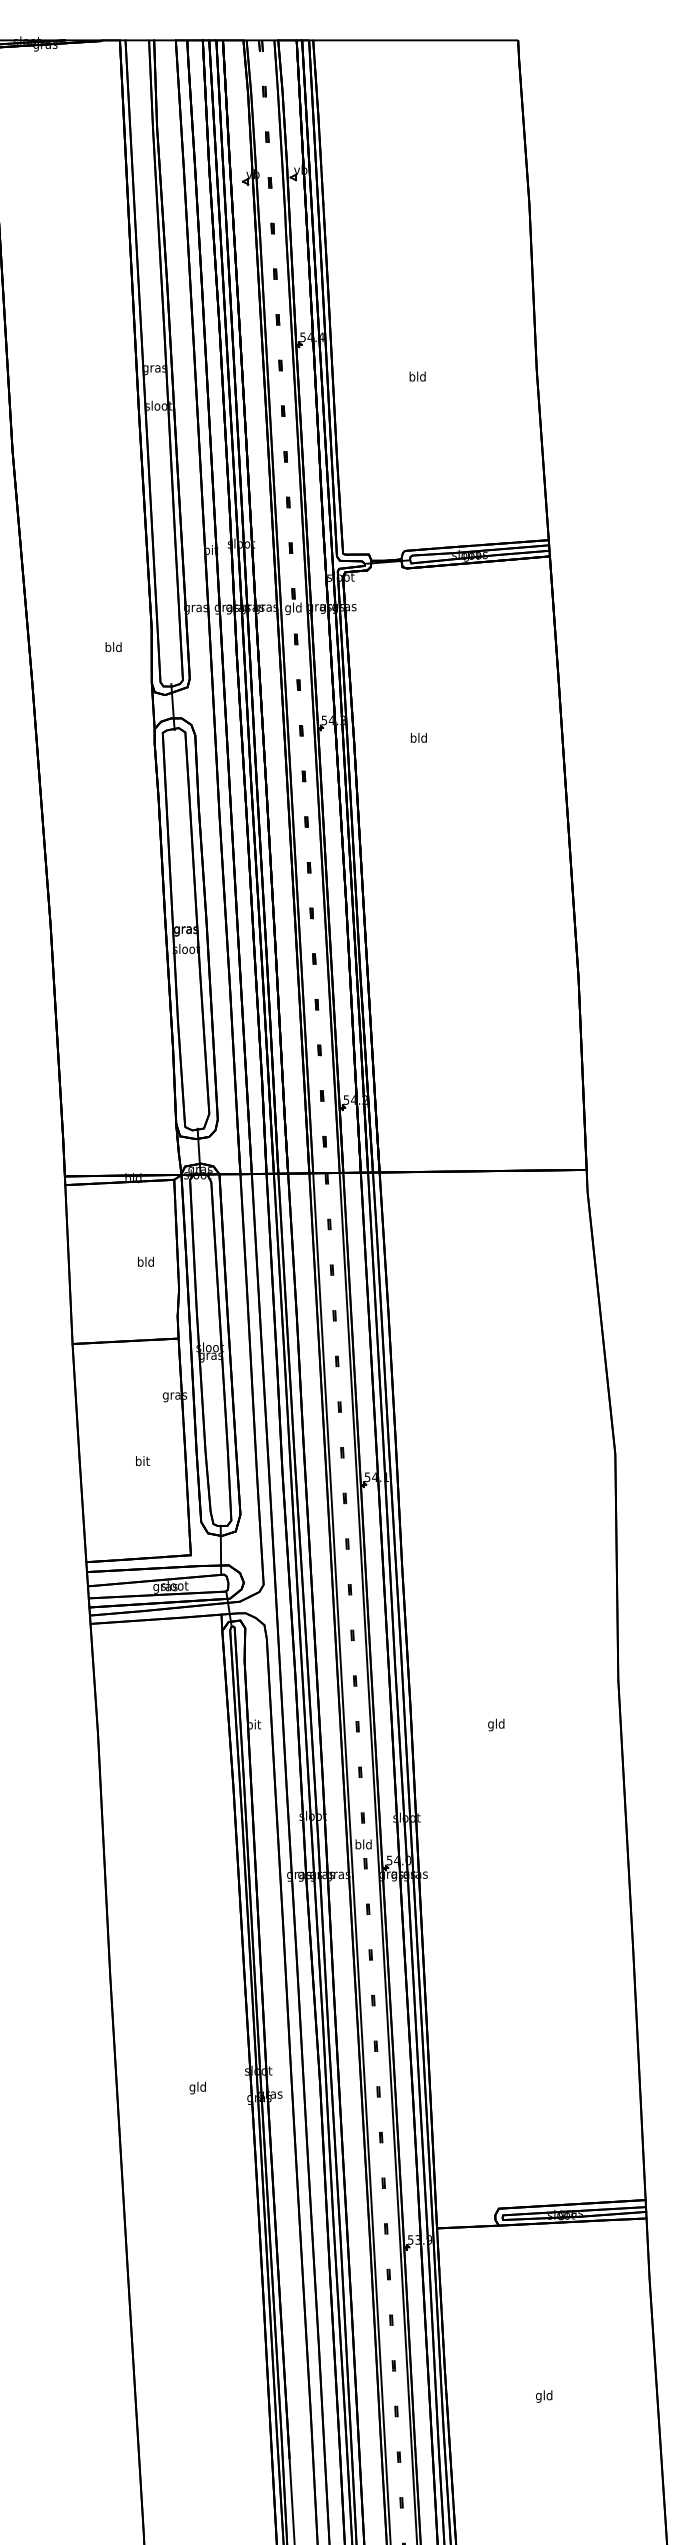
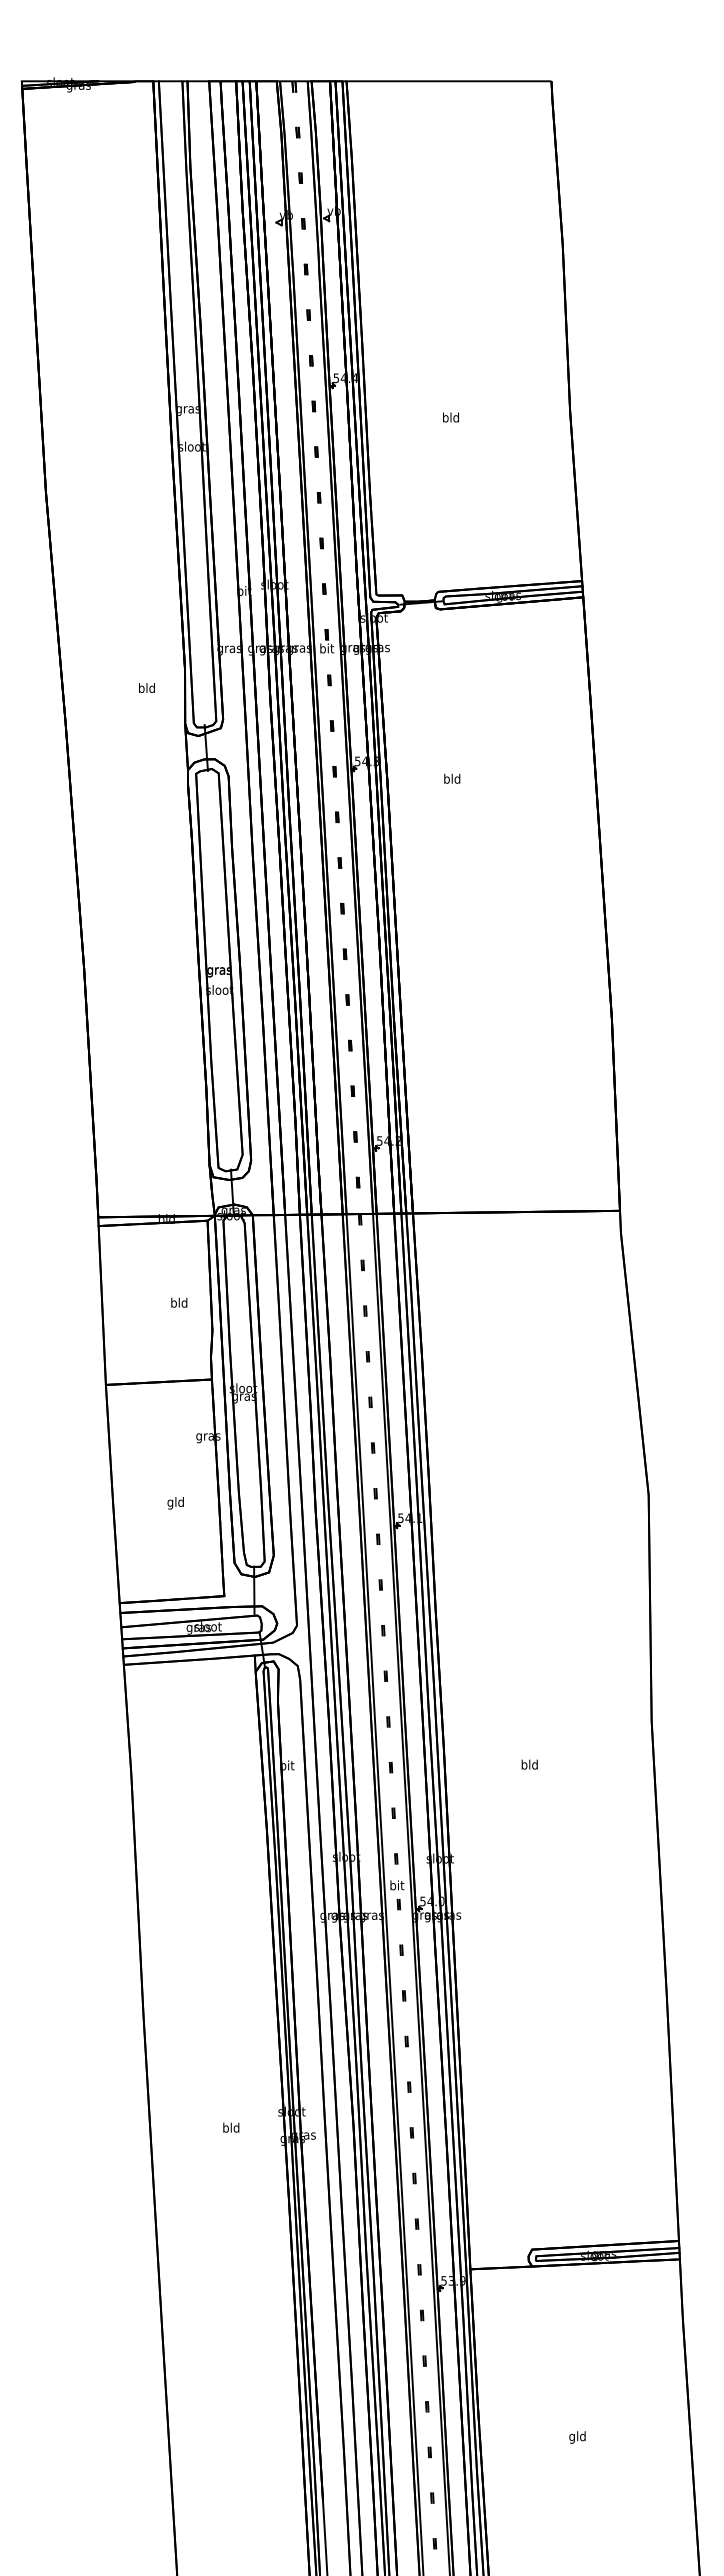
text: (293, 608) -> (326, 649), gld -> bit
text: (142, 1462) -> (175, 1503), bit -> gld
text: (491, 1724) -> (524, 1765), gld -> bld
text: (363, 1844) -> (396, 1885), bld -> bit
text: (192, 2087) -> (225, 2128), gld -> bld

